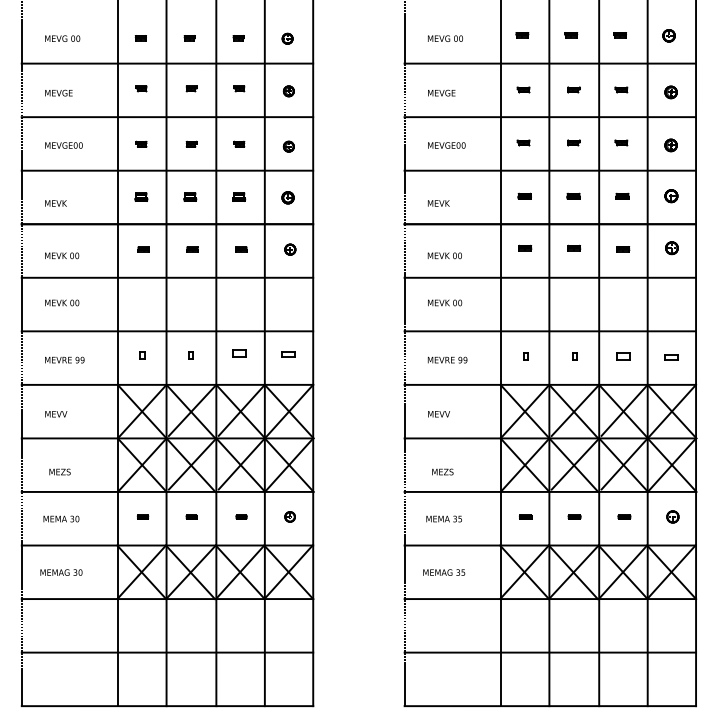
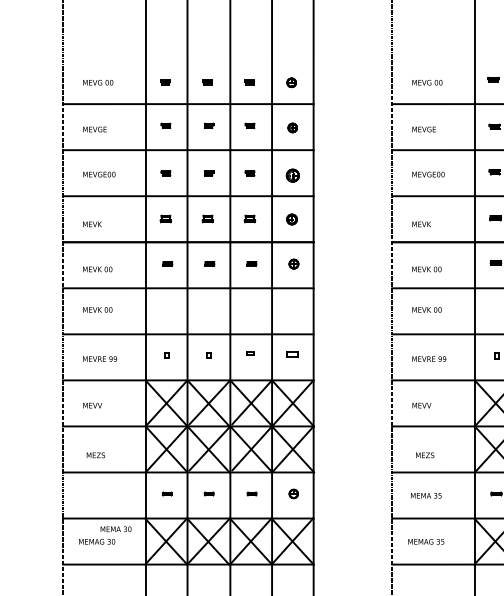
part: (288, 146) -> (292, 175), size x1.4
part: (239, 353) -> (250, 353), size x0.6
text: (61, 518) -> (116, 528), moved

